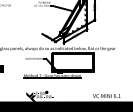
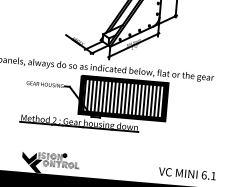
hatch: (72, 62) -> (122, 98), added

